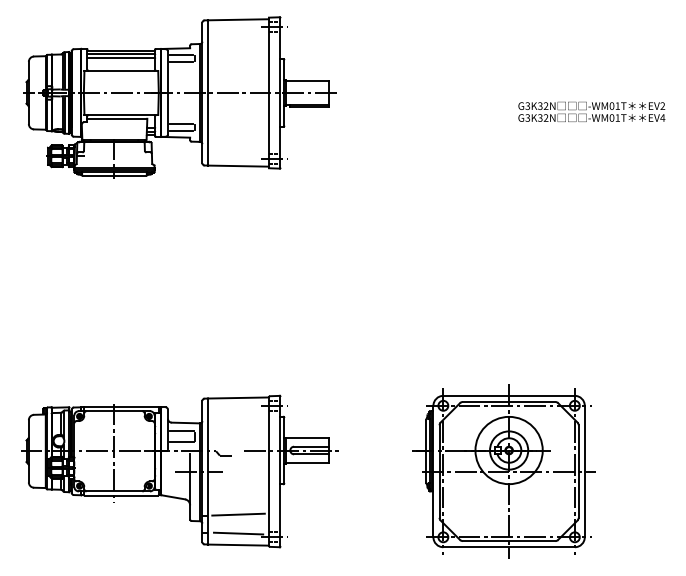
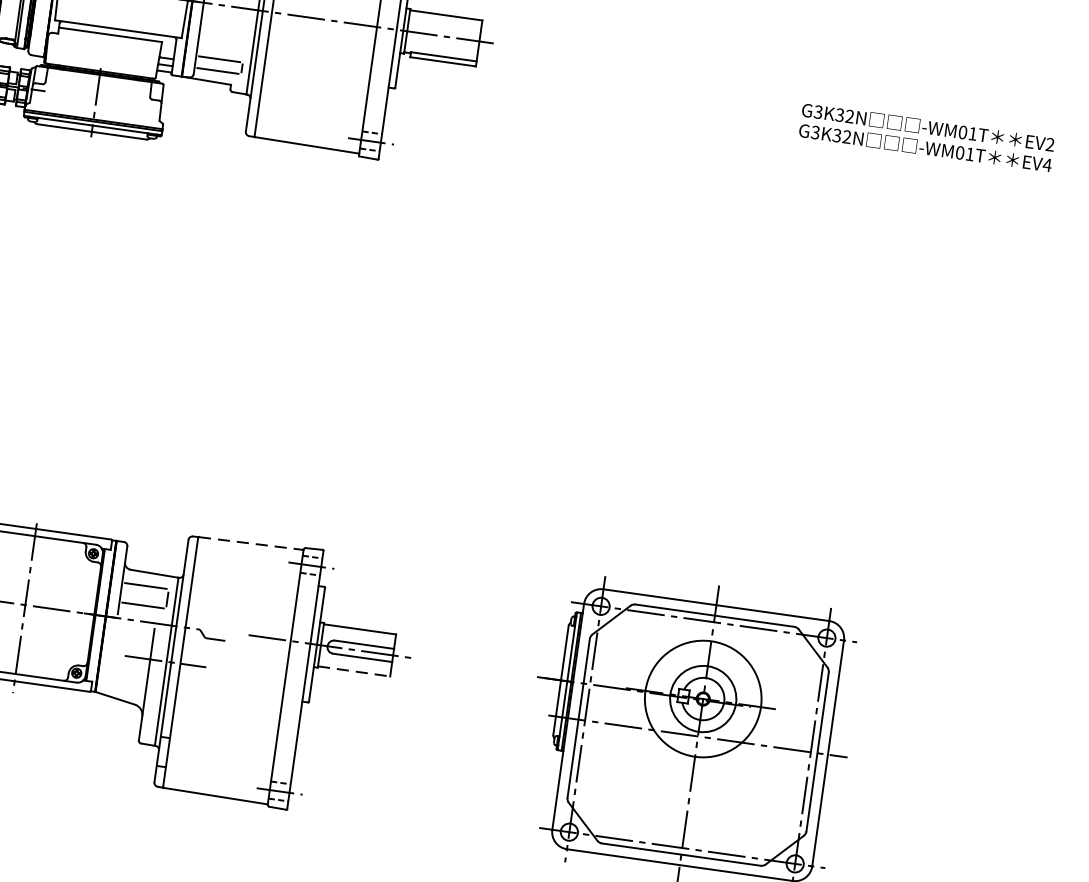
line: (239, 397) -> (253, 542), solid -> dashed
line: (308, 462) -> (355, 671), solid -> dashed
line: (238, 514) -> (223, 743), removed
line: (238, 533) -> (218, 776), removed

